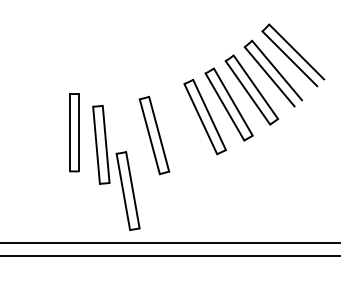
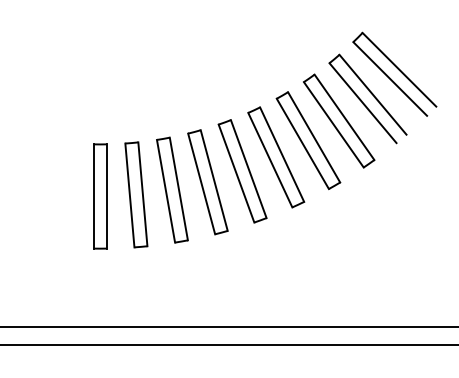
part: (180, 127) -> (242, 171), added
part: (74, 132) -> (100, 196), moved
part: (128, 190) -> (172, 189), moved

